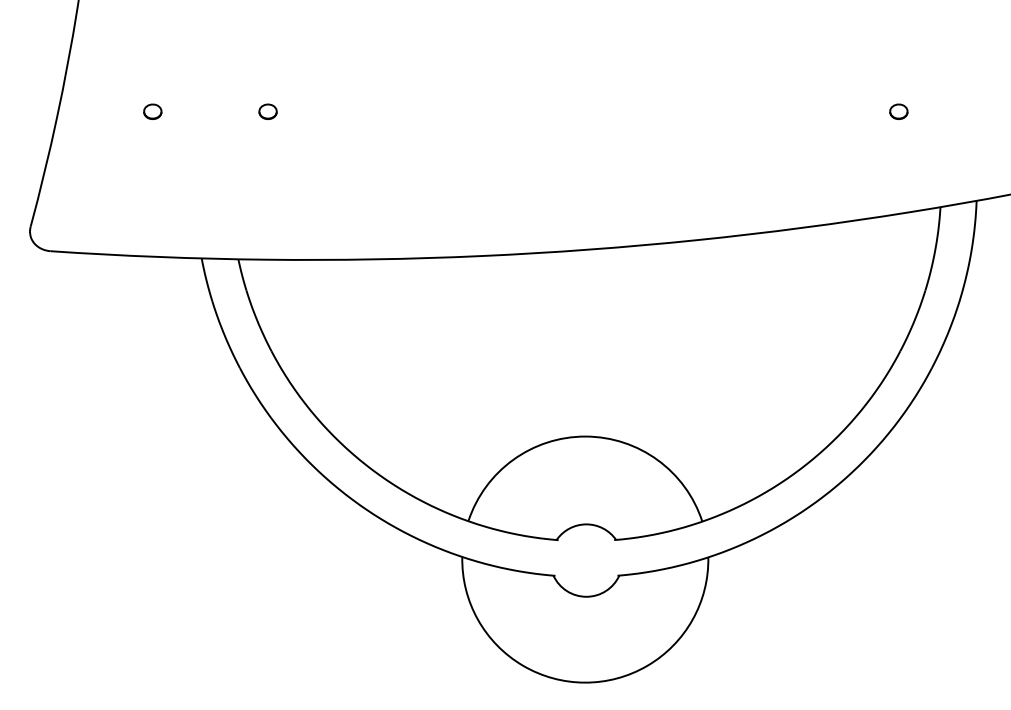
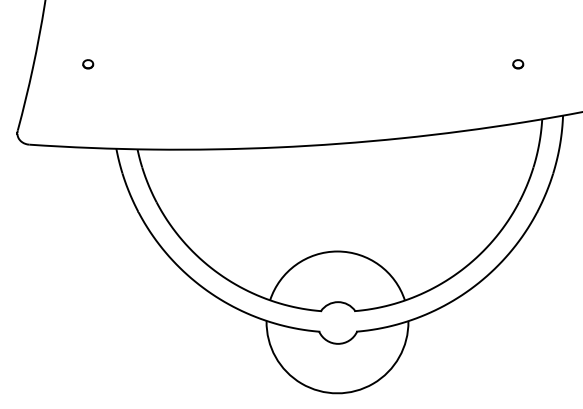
part: (267, 112) -> (154, 64), removed

